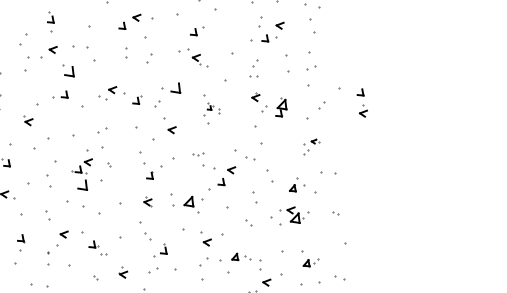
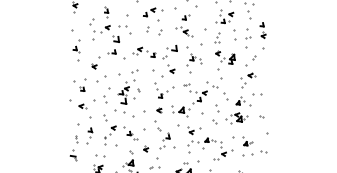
part: (361, 102) -> (262, 30), moved
part: (212, 108) -> (194, 59), size x1.67
part: (311, 147) -> (248, 80), size x1.67

